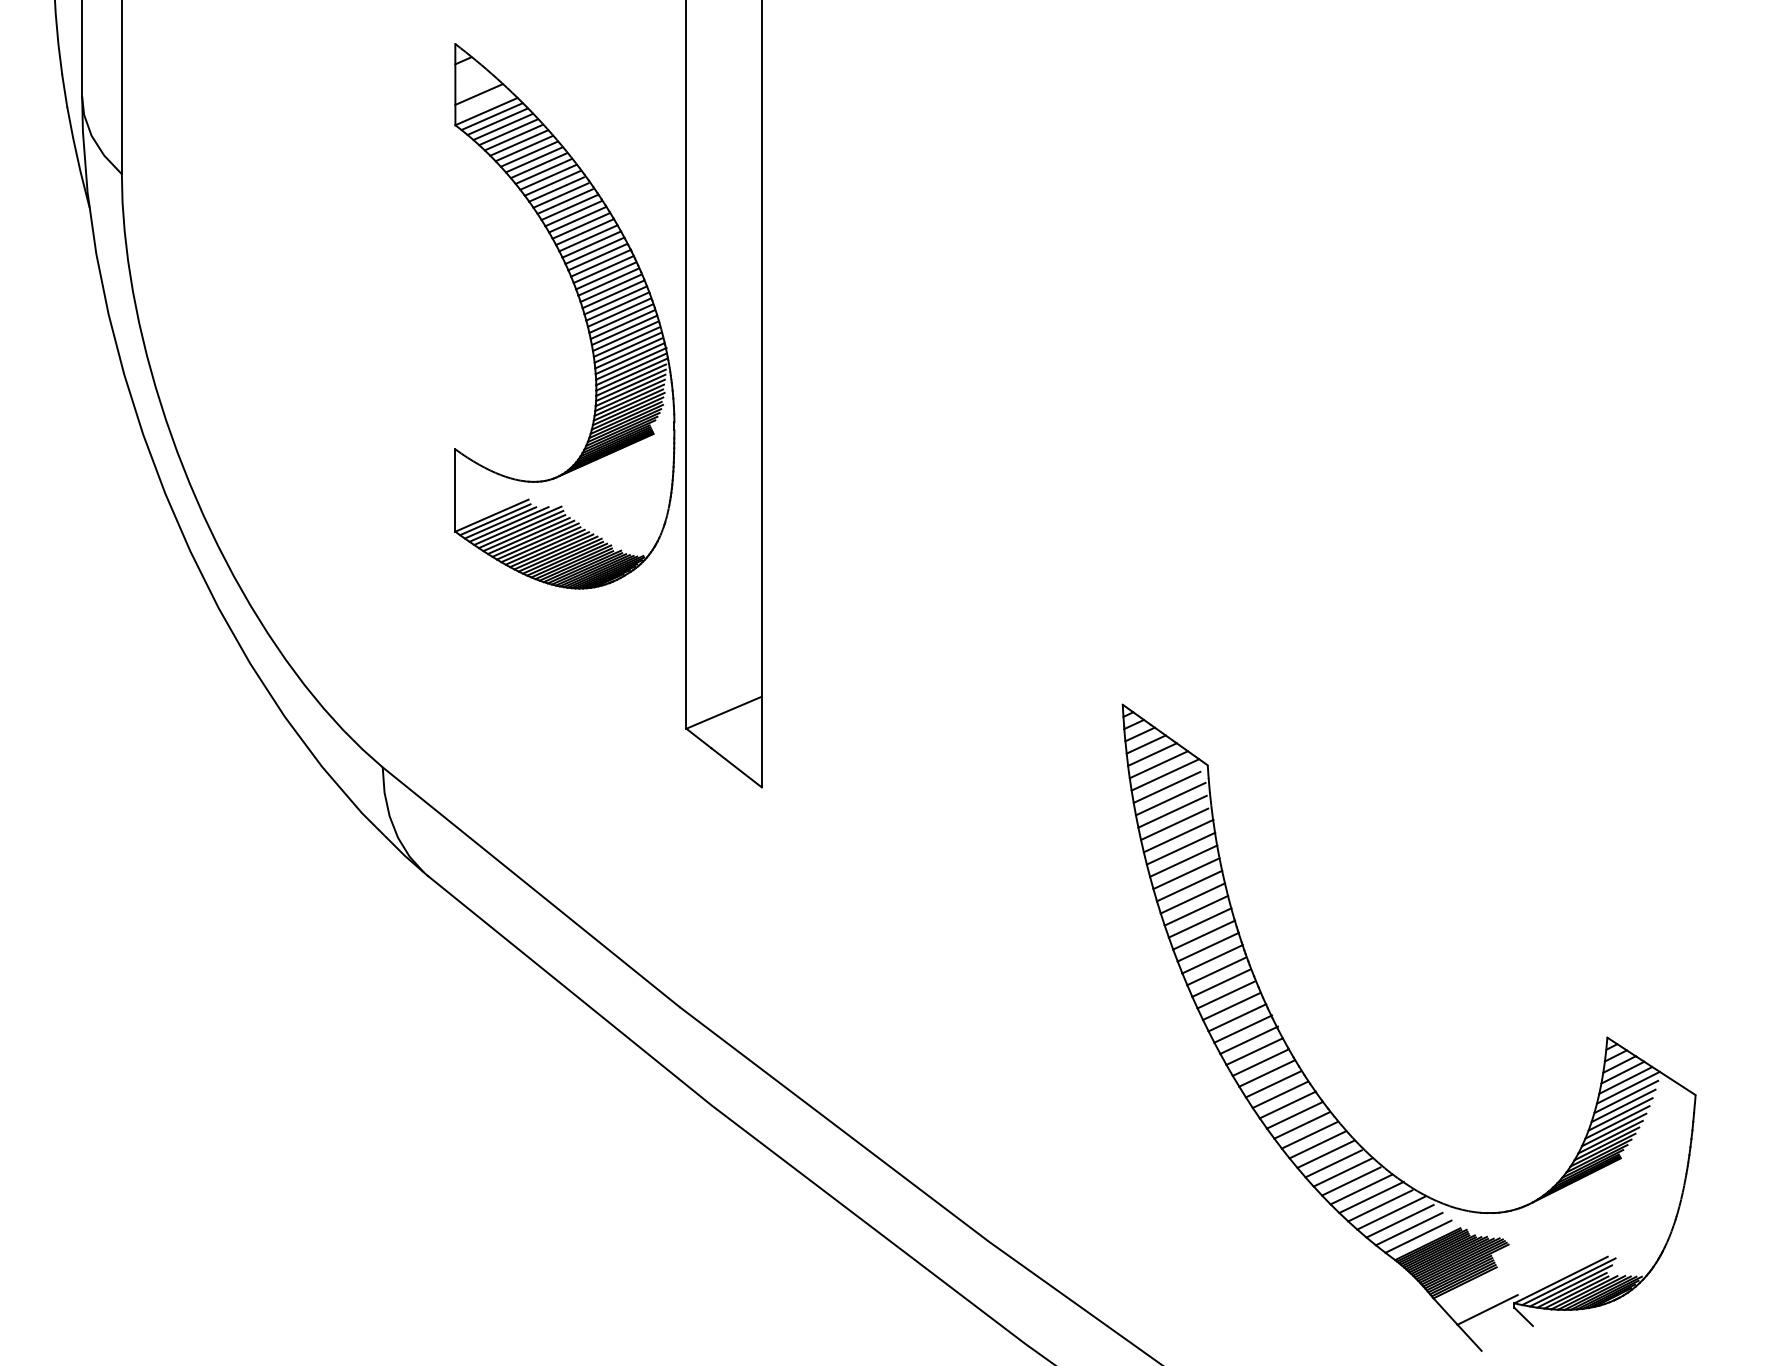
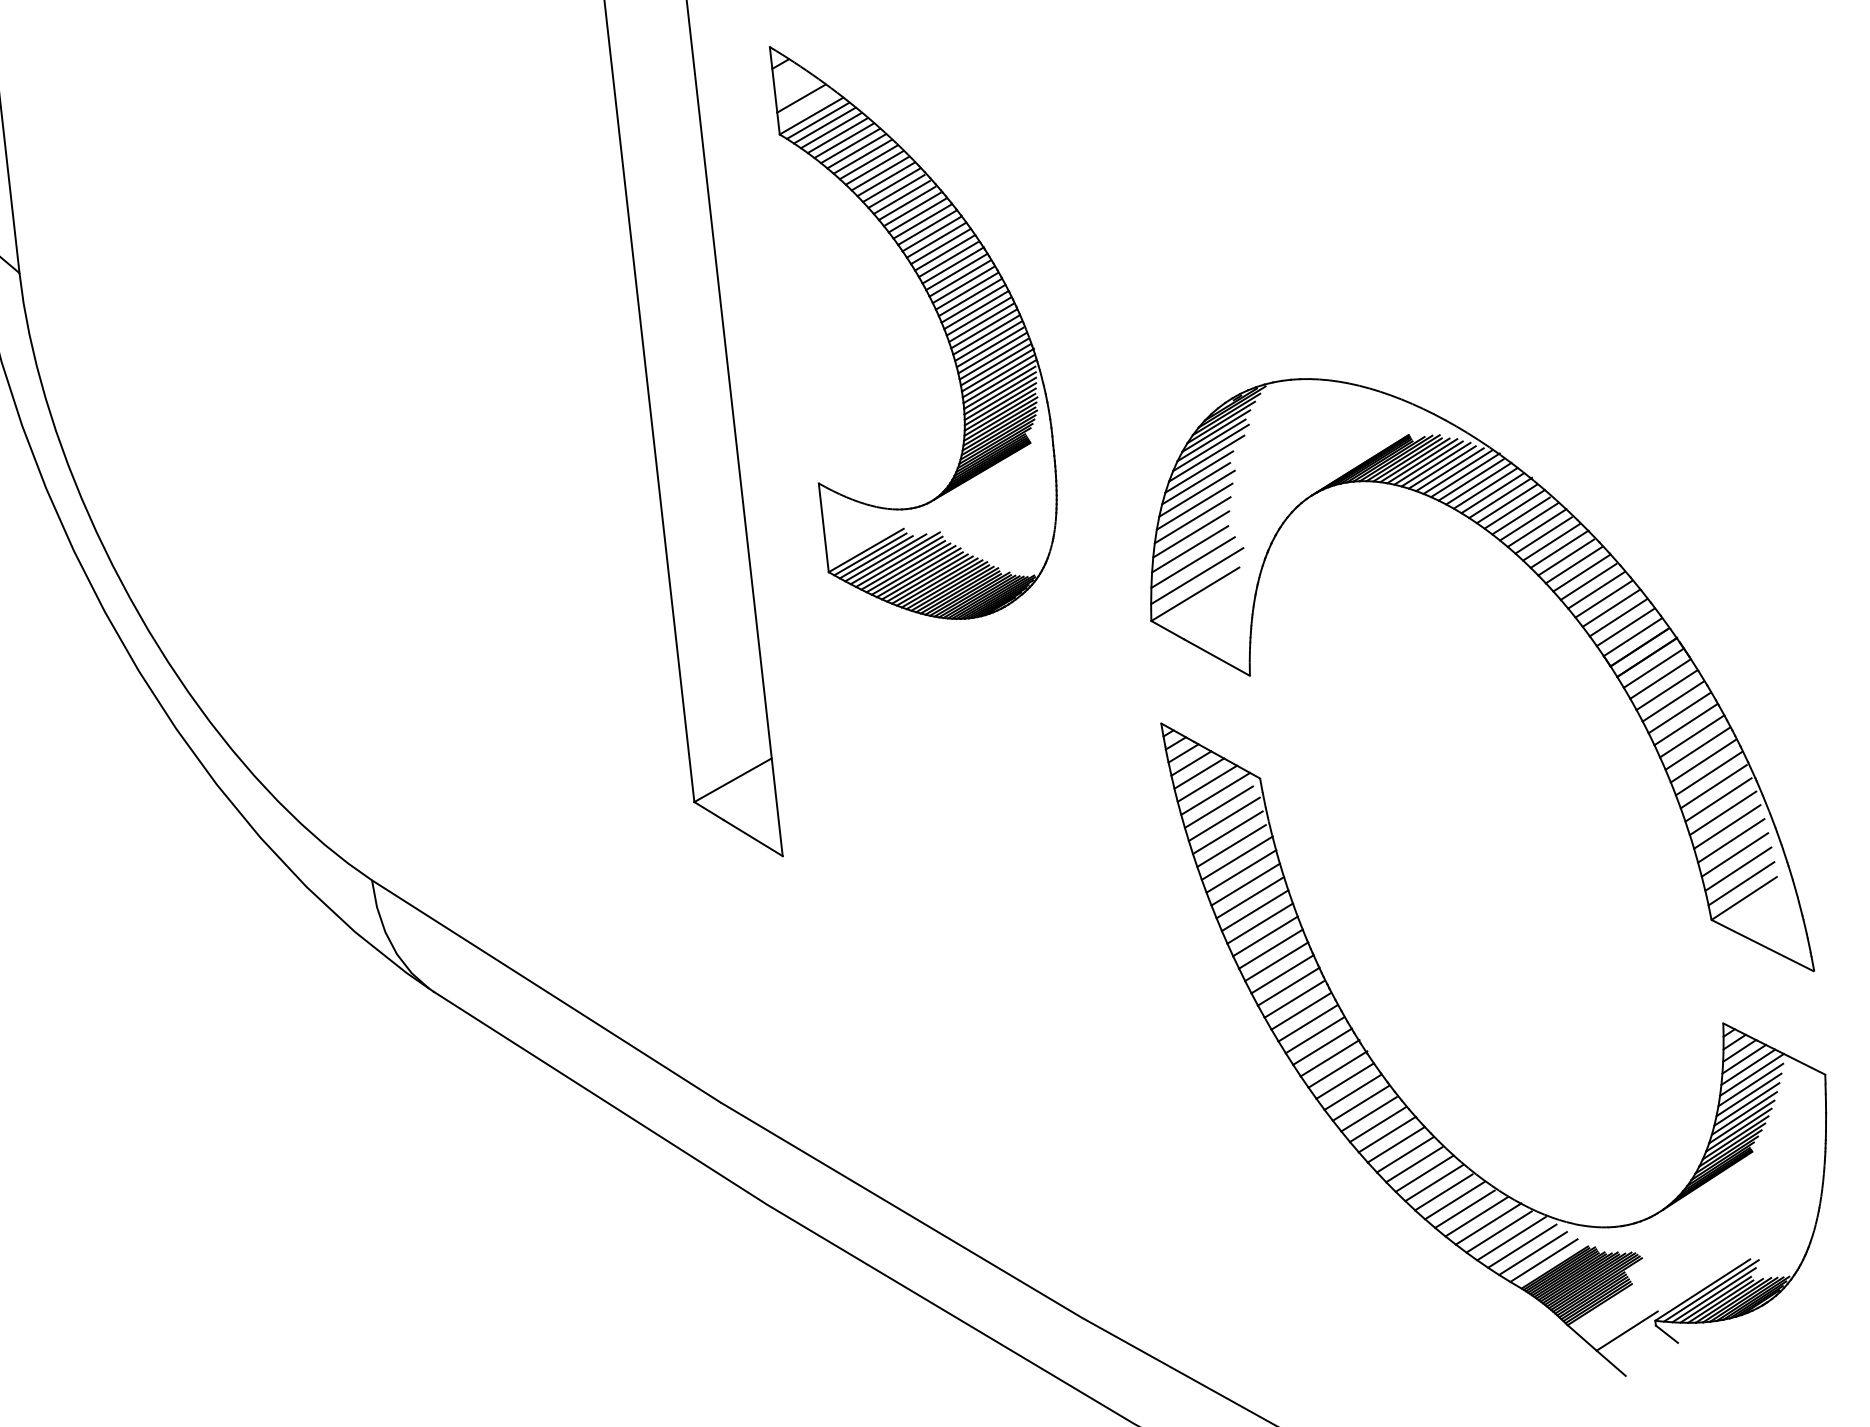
part: (582, 311) -> (939, 319), moved
part: (1504, 638) -> (1564, 606), added

